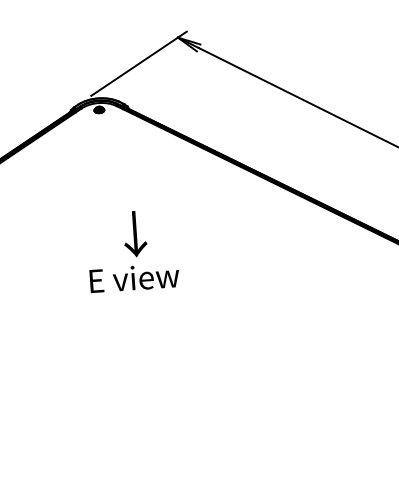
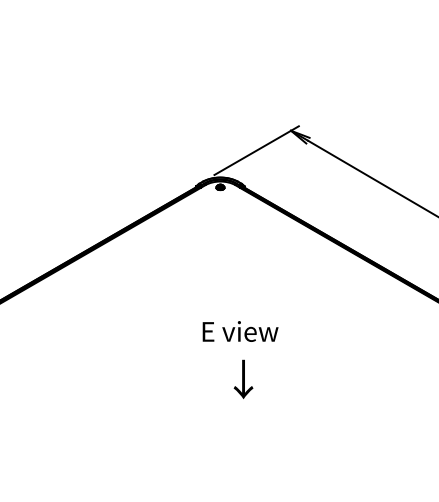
text: (135, 233) -> (243, 378), moved

